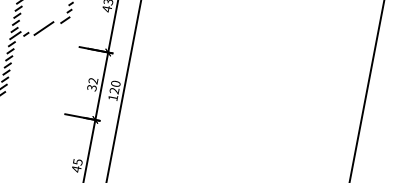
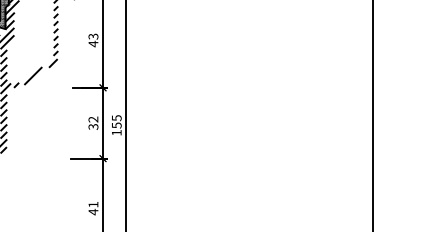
text: (114, 87) -> (116, 121), 120 -> 155
text: (77, 161) -> (93, 204), 45 -> 41

